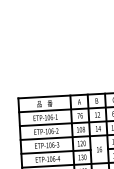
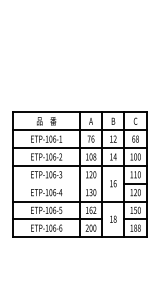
line: (55, 151) -> (57, 183), removed

